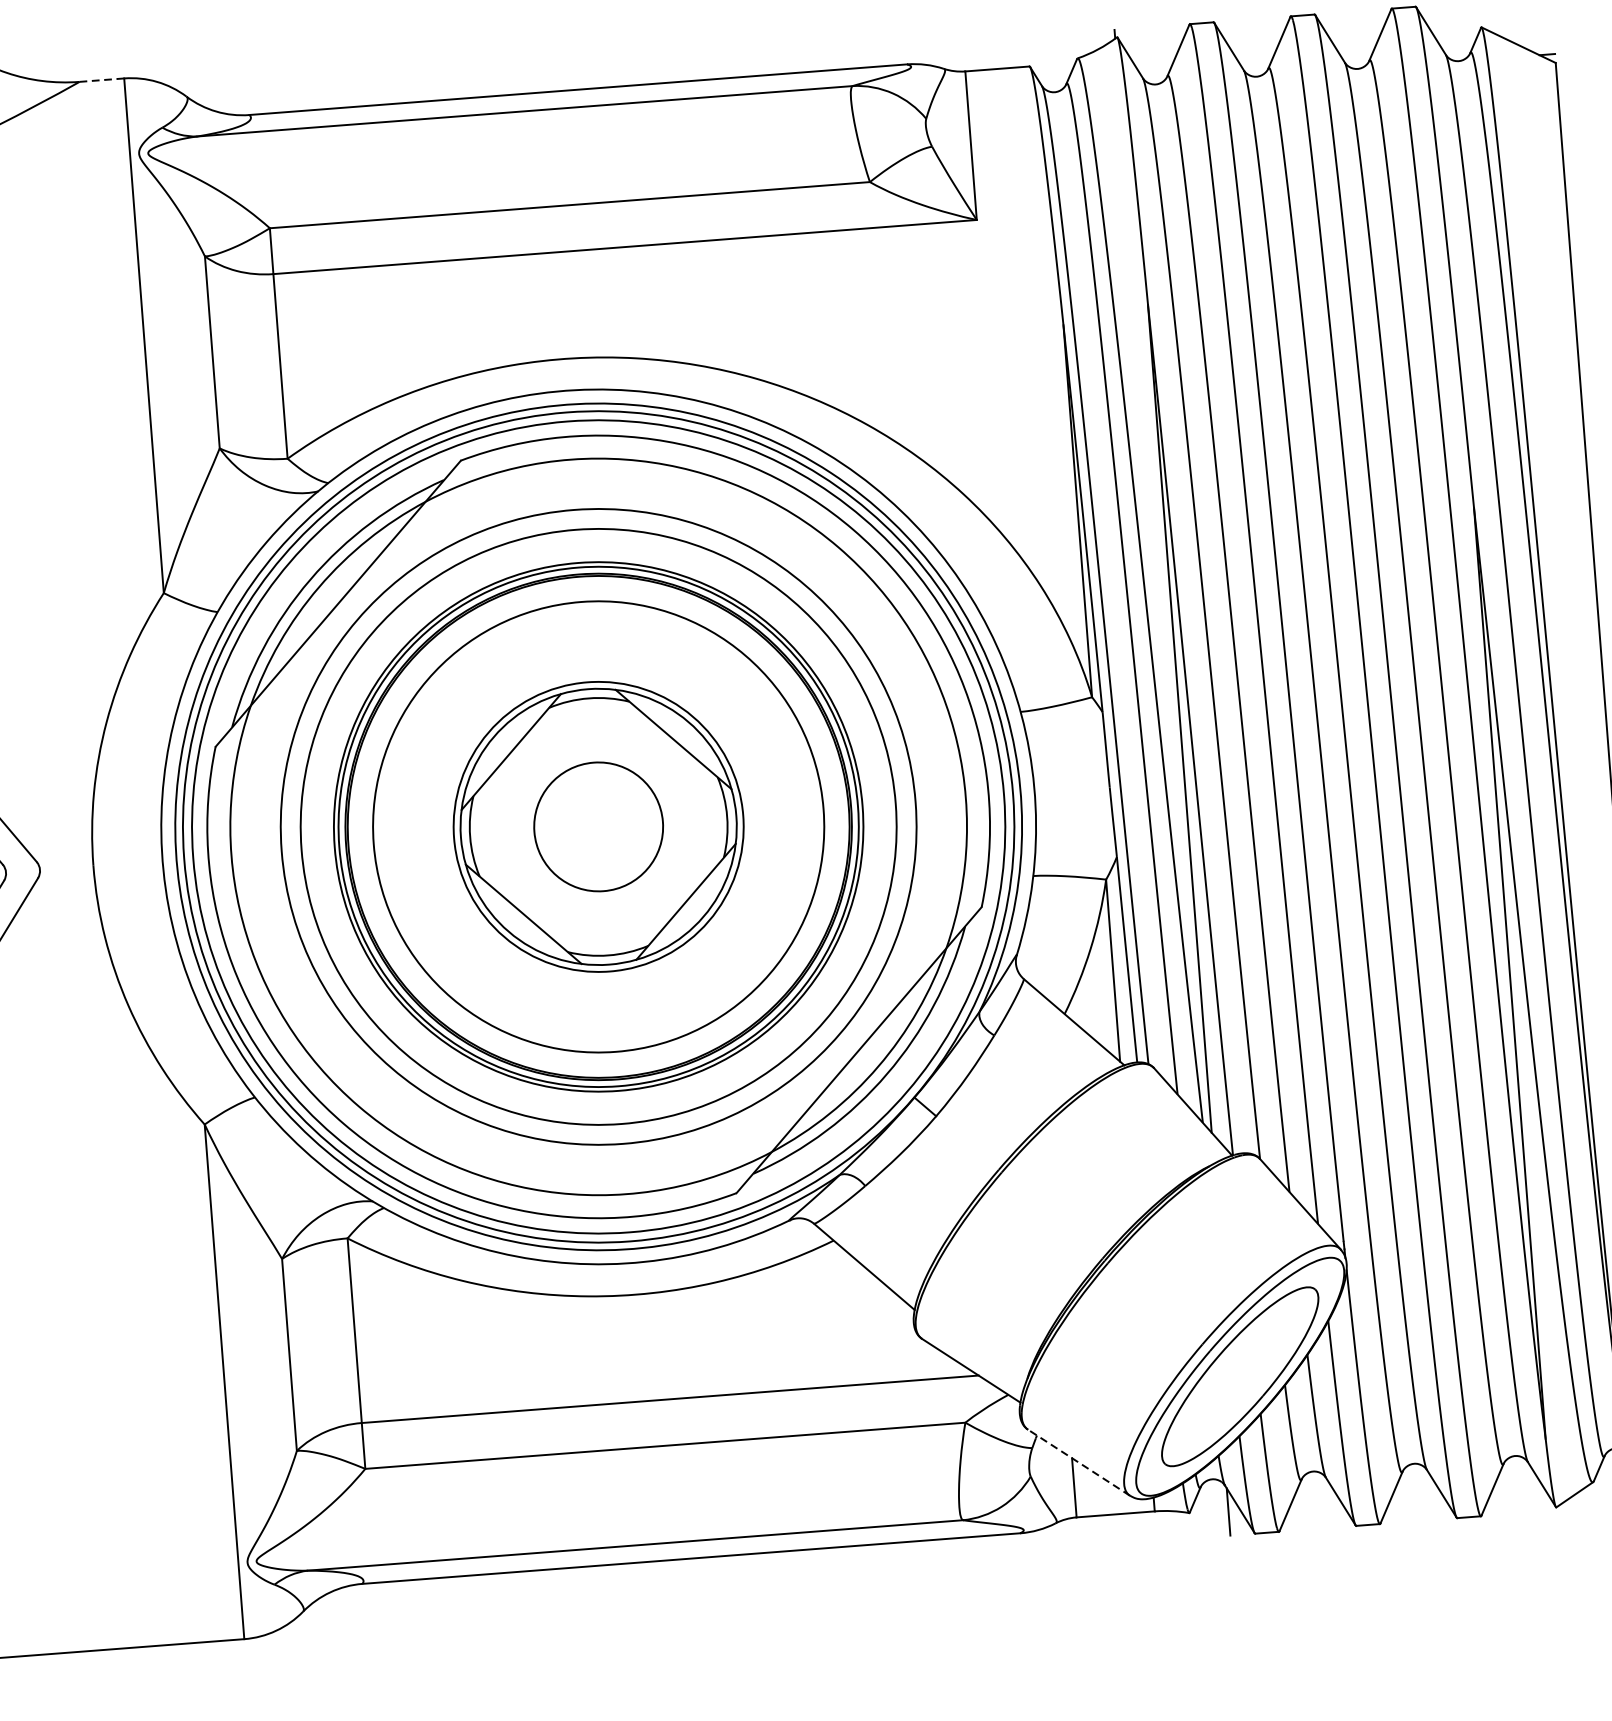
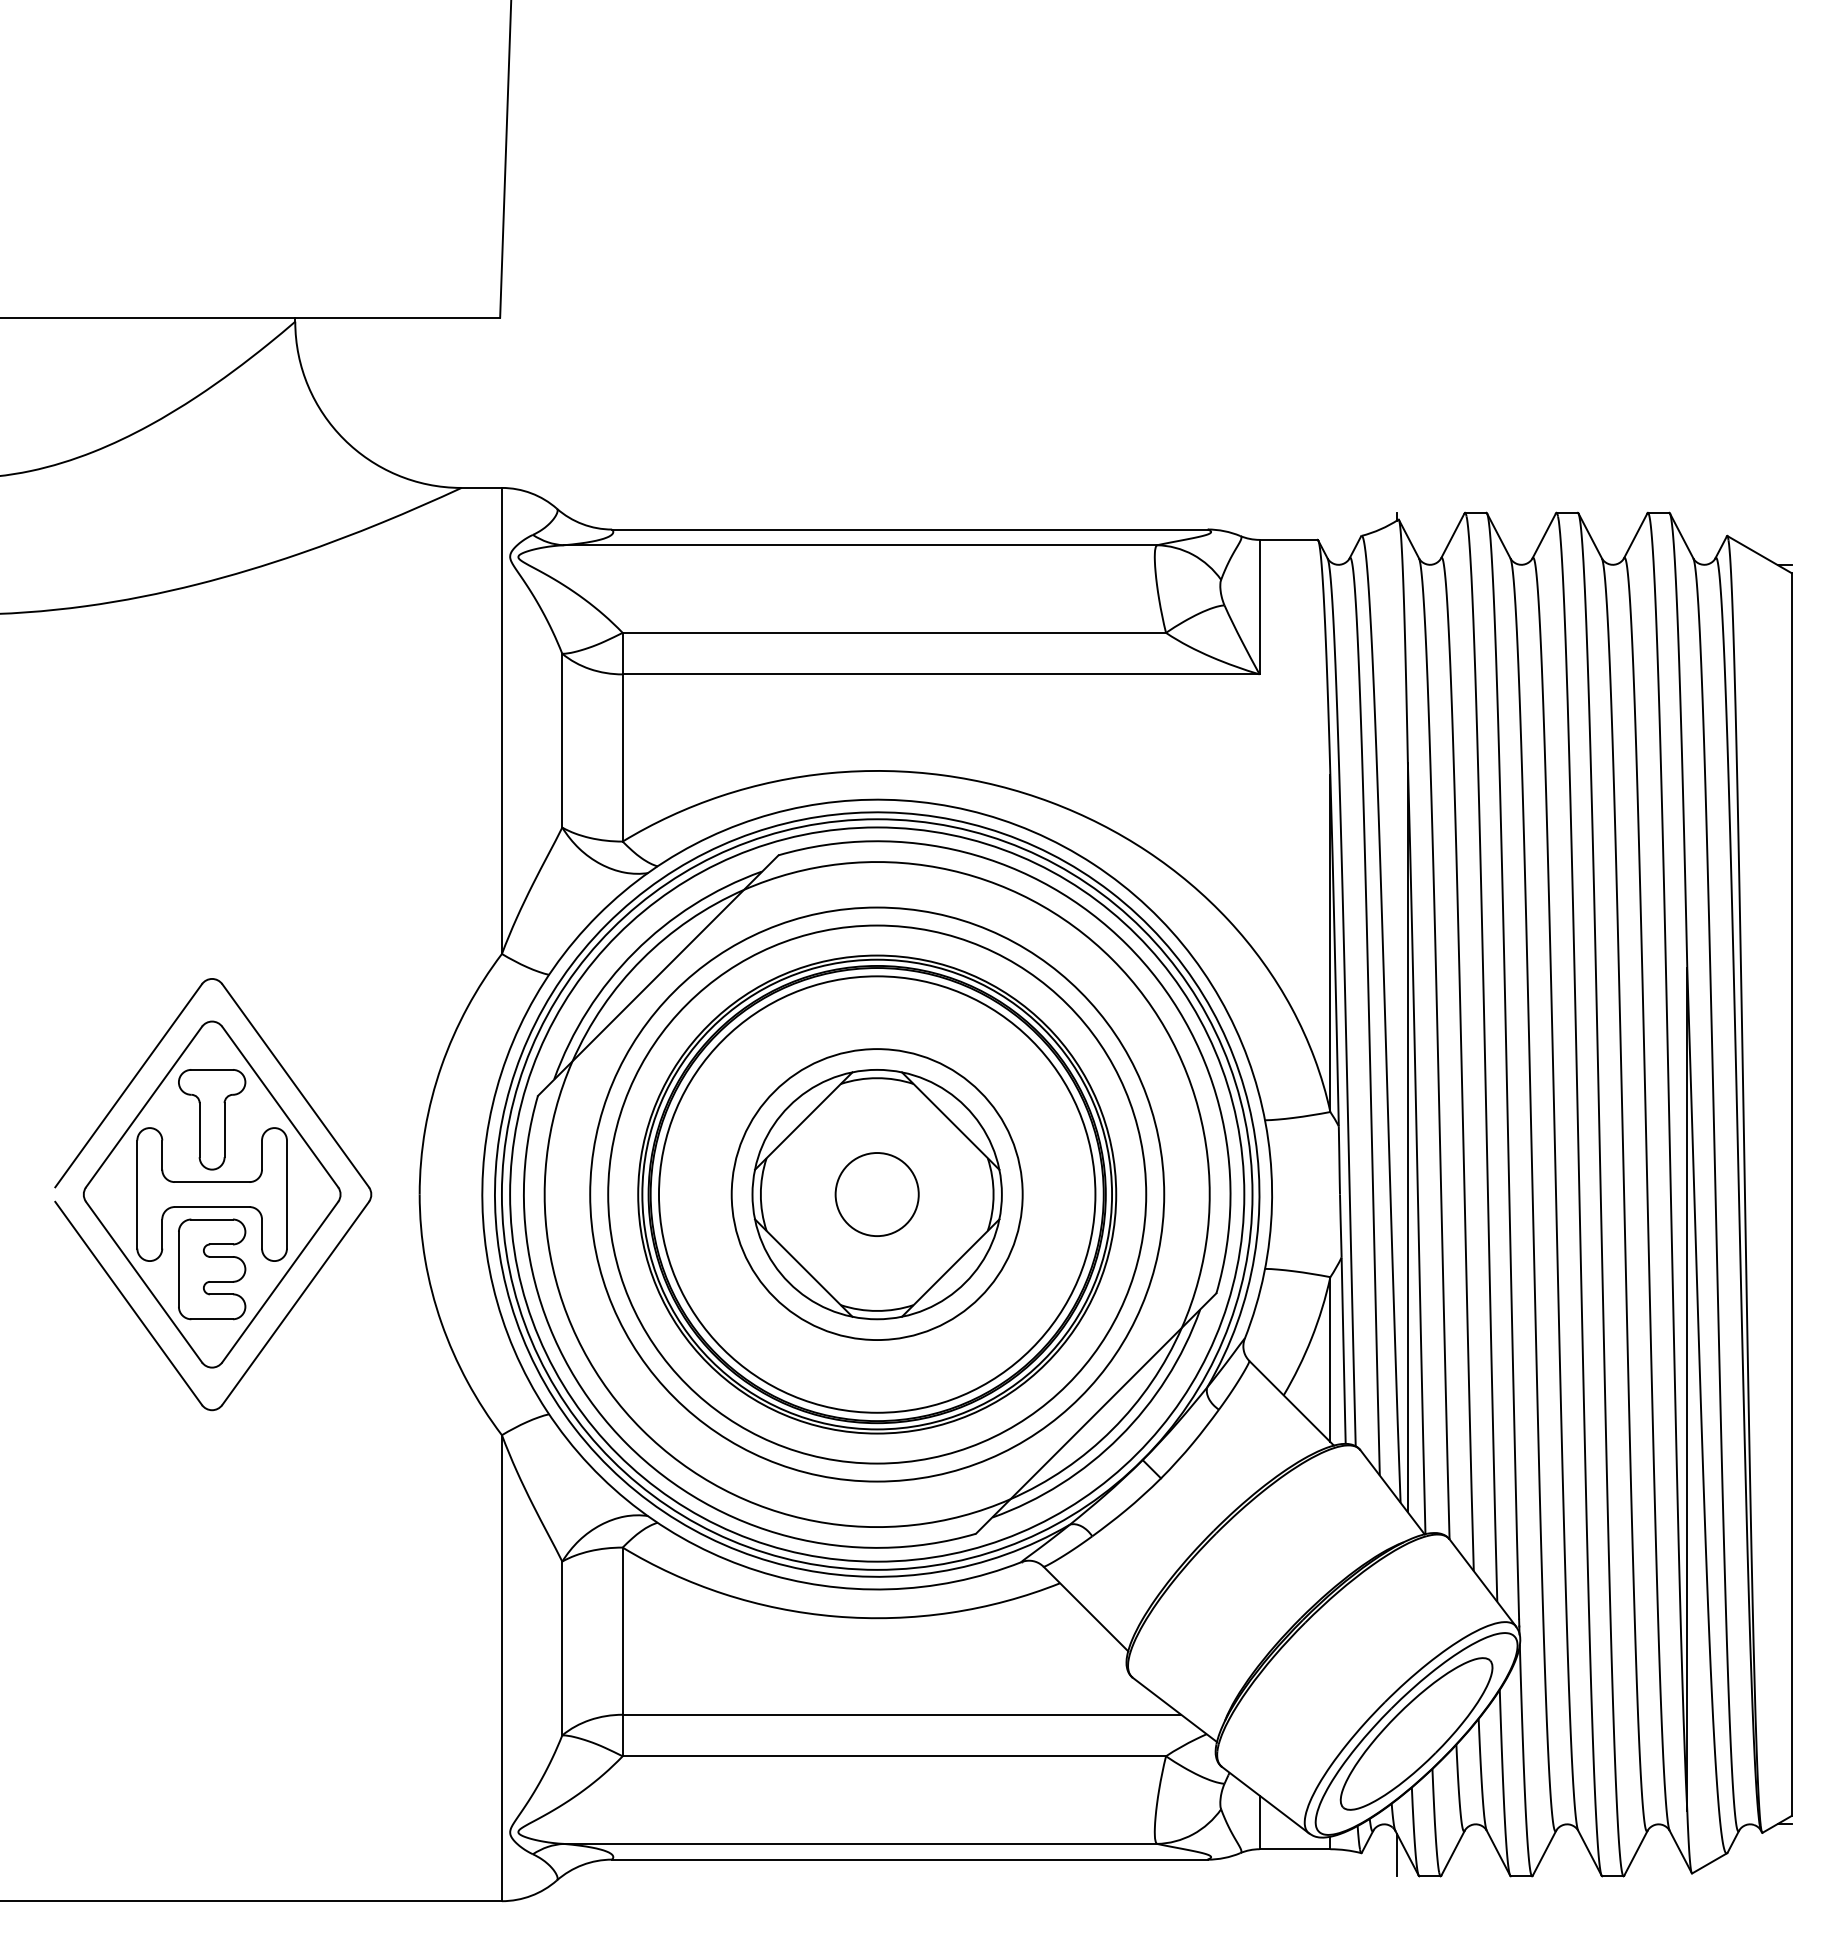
line: (101, 79) -> (481, 487), dashed -> solid
circle: (597, 826) -> (876, 1194), size x0.71
circle: (597, 826) -> (876, 1194), size x0.71
circle: (597, 826) -> (876, 1194), size x1.67
line: (1078, 1463) -> (1265, 1800), dashed -> solid

